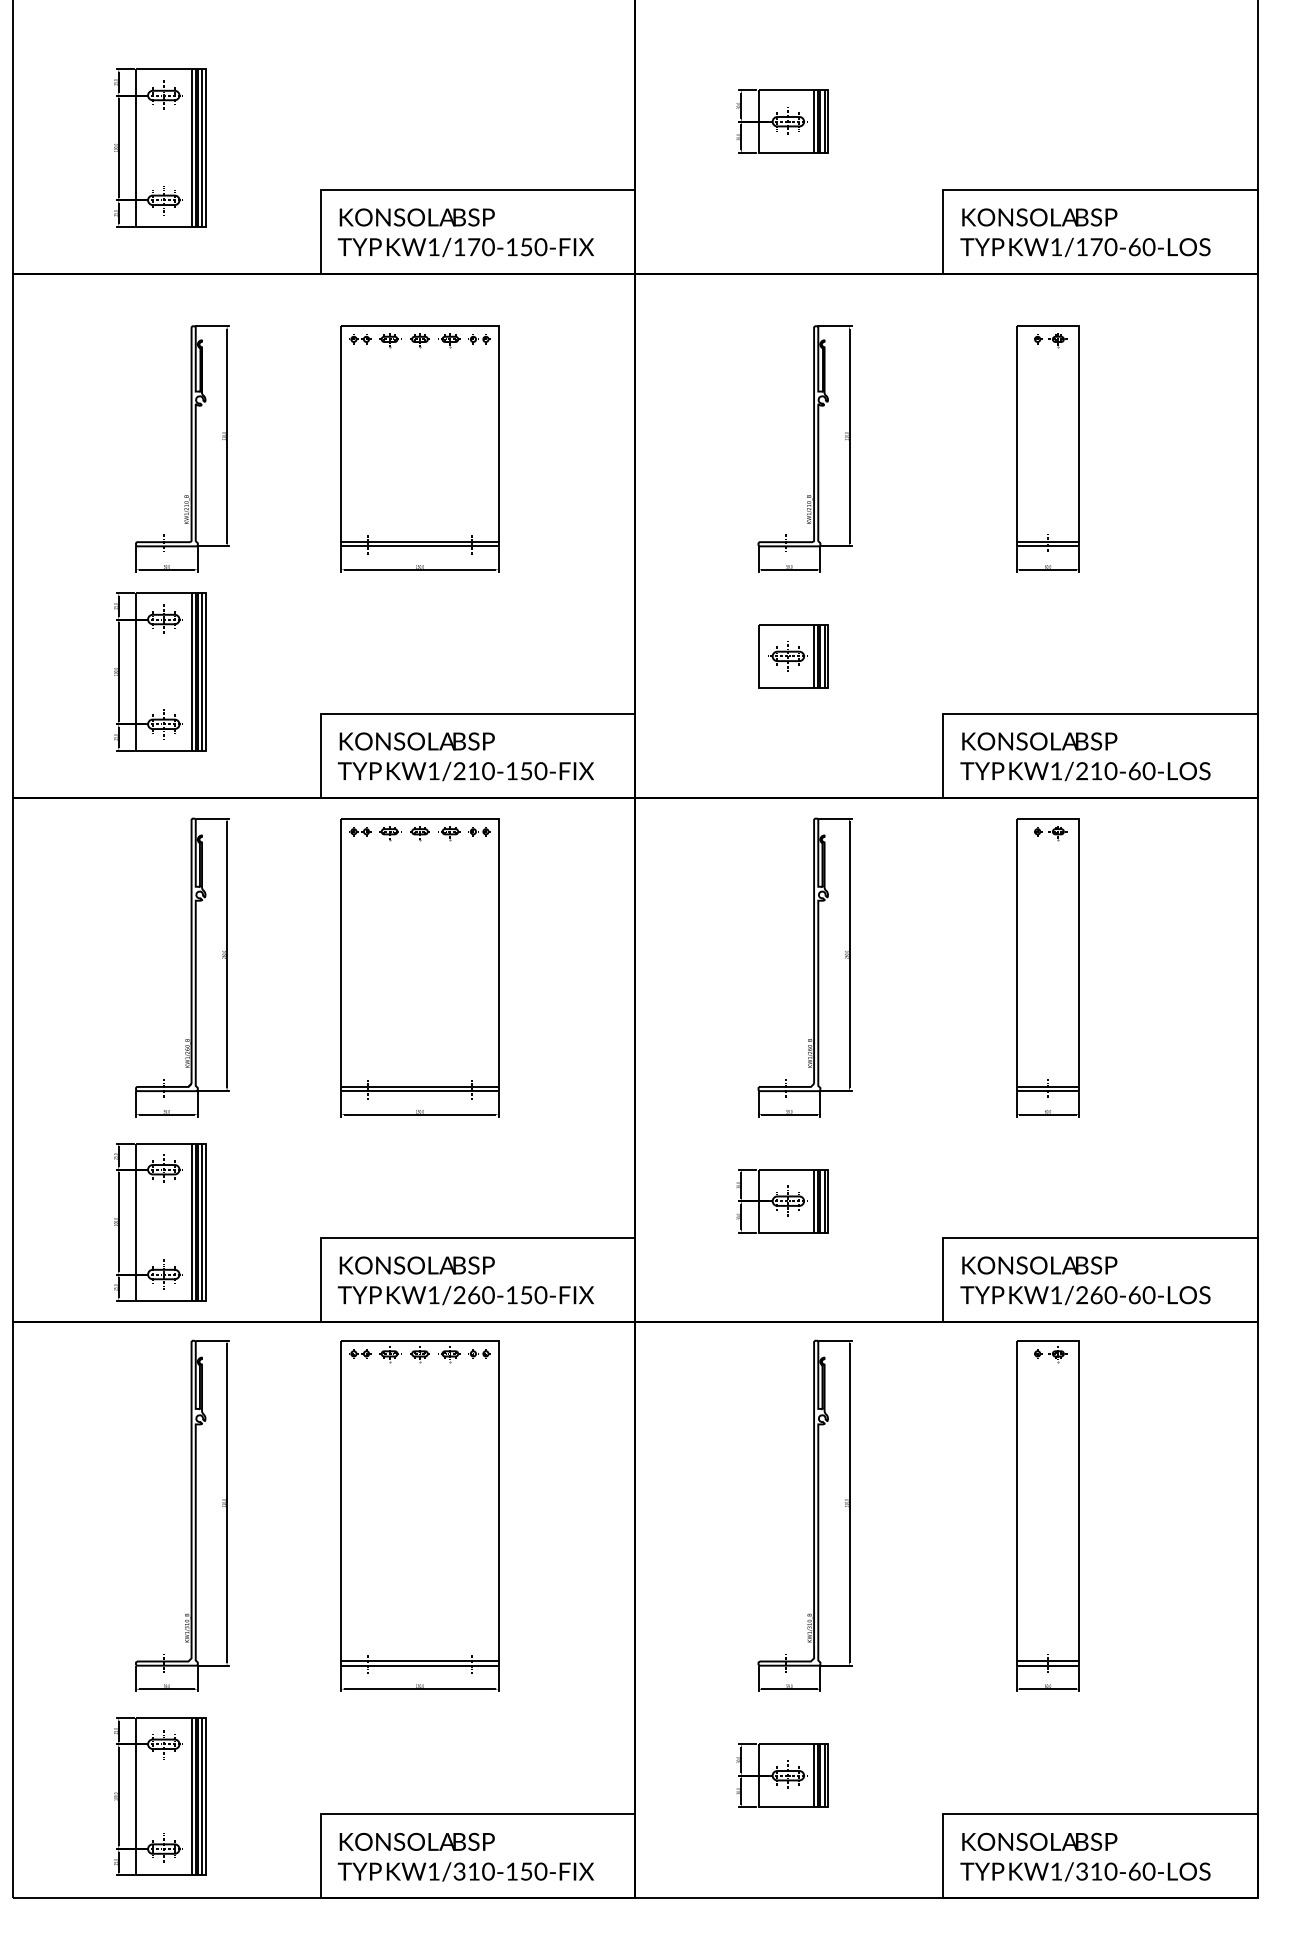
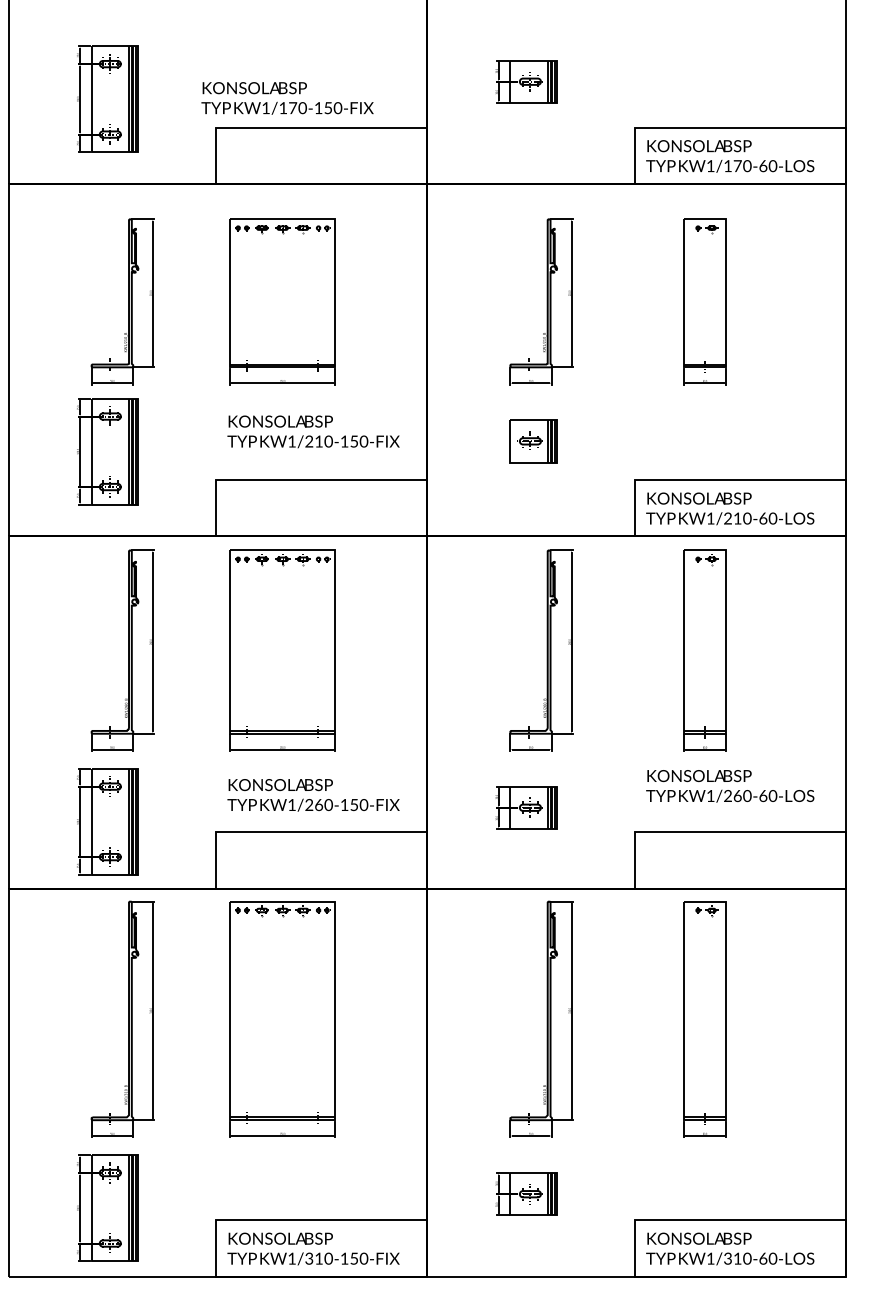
text: (465, 232) -> (287, 98), moved
text: (465, 756) -> (313, 431), moved
text: (465, 1281) -> (313, 795), moved
text: (1085, 1281) -> (730, 786), moved

